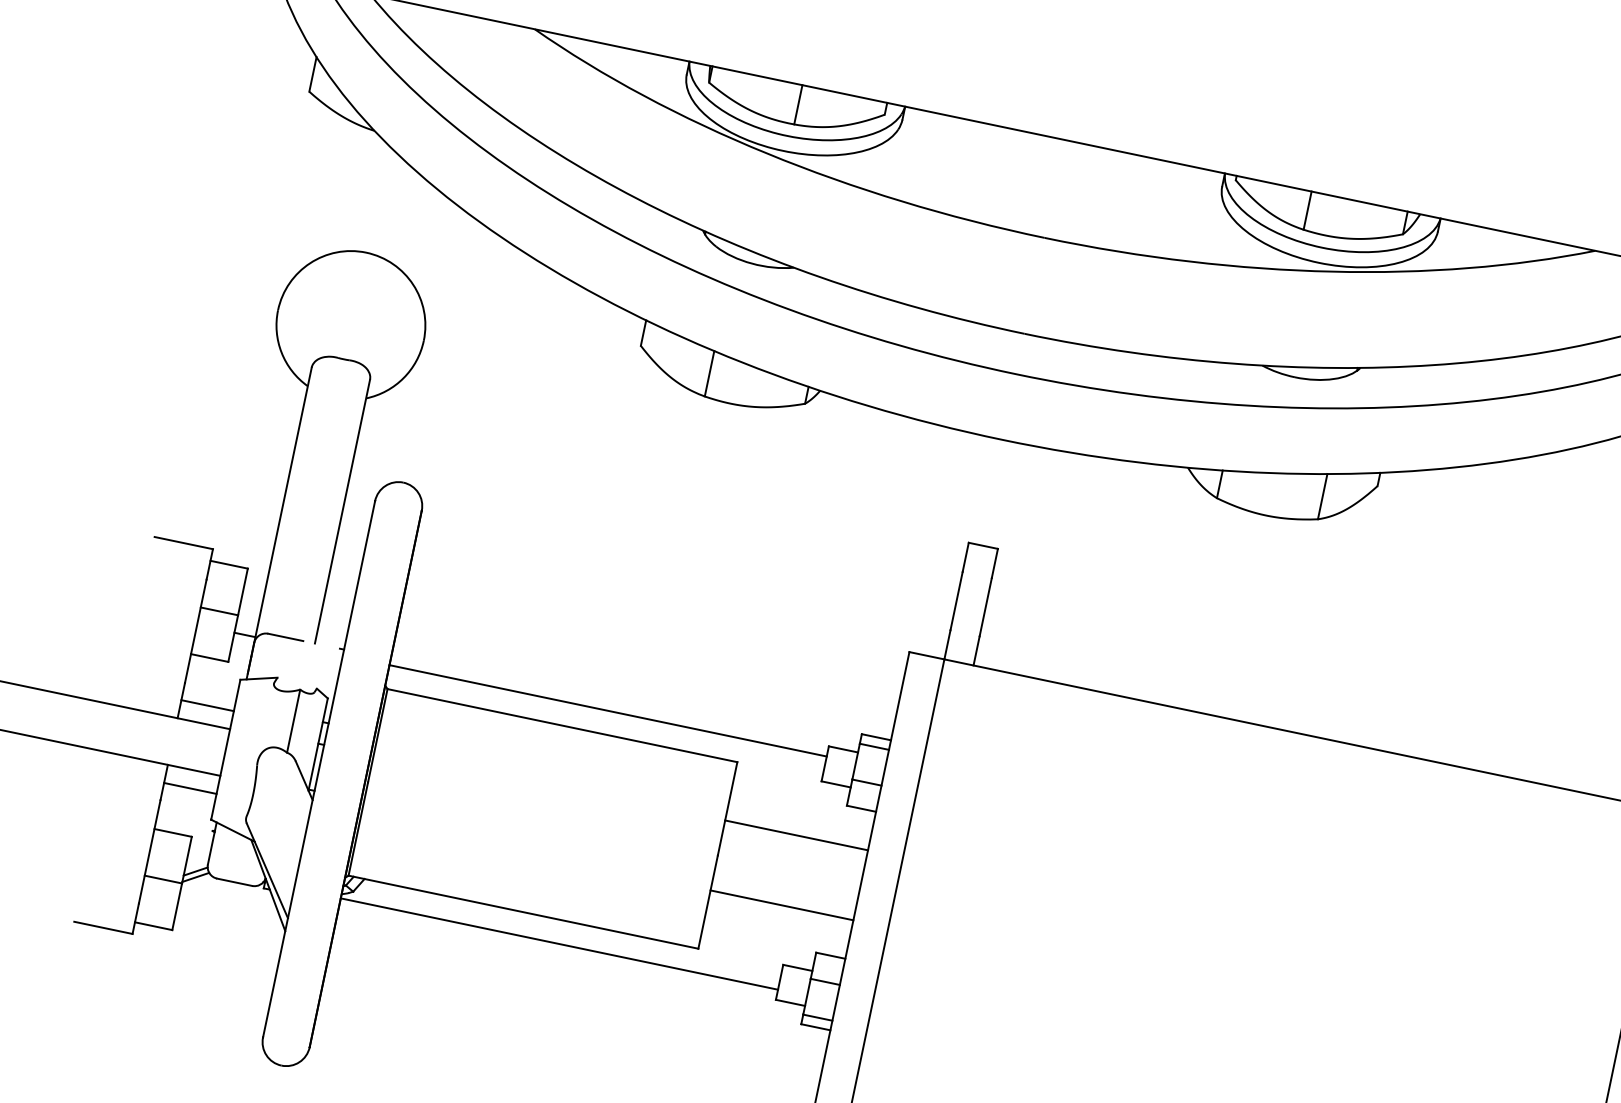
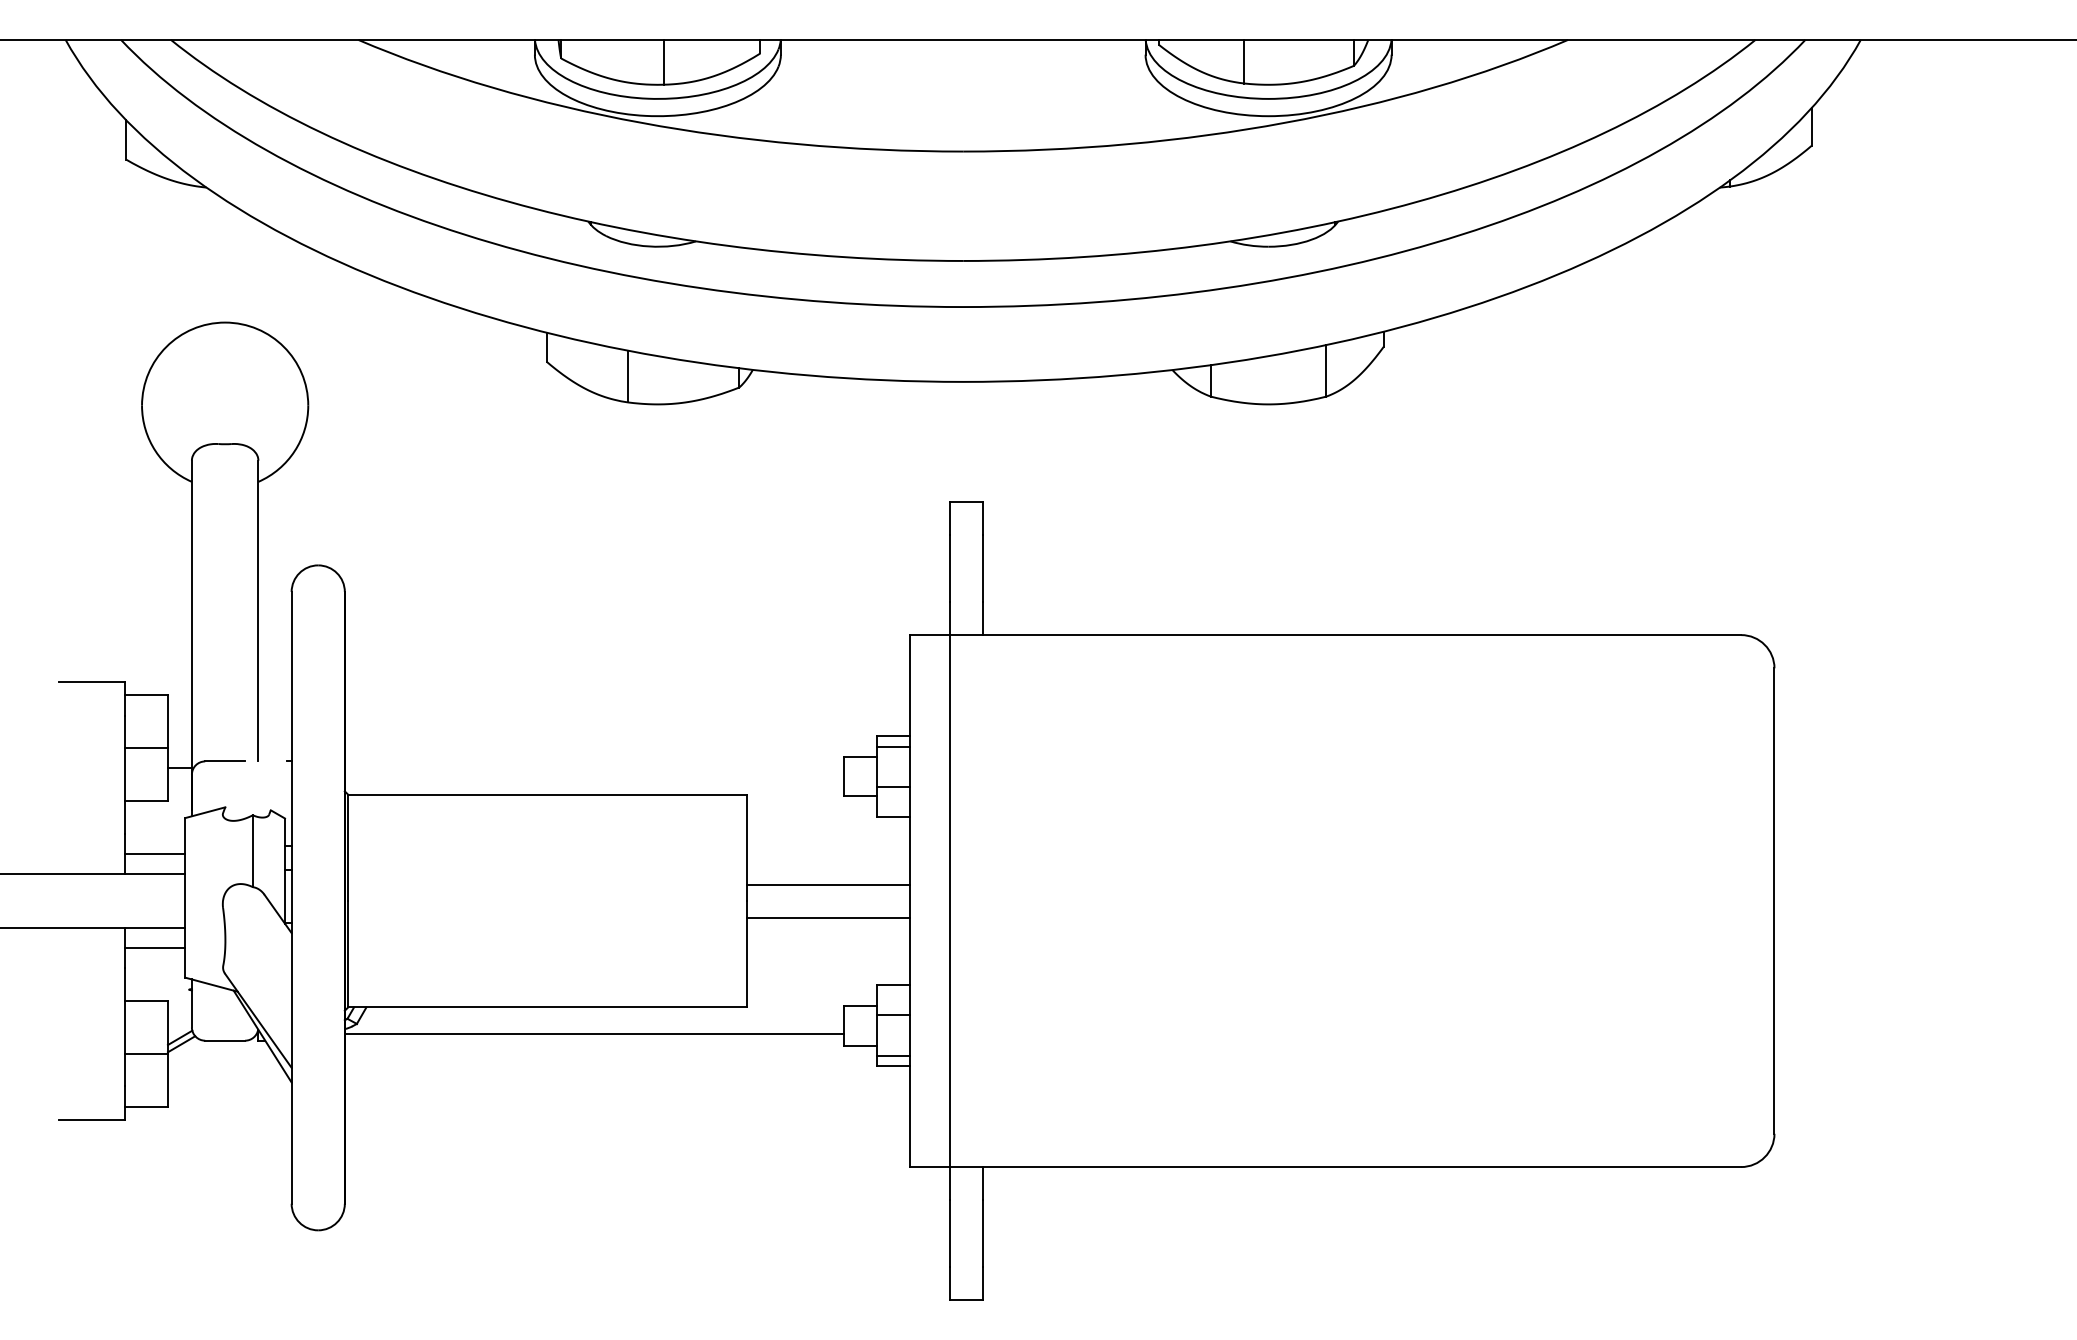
line: (607, 711) -> (593, 768), removed
line: (796, 835) -> (828, 918), moved
line: (781, 904) -> (828, 884), moved

